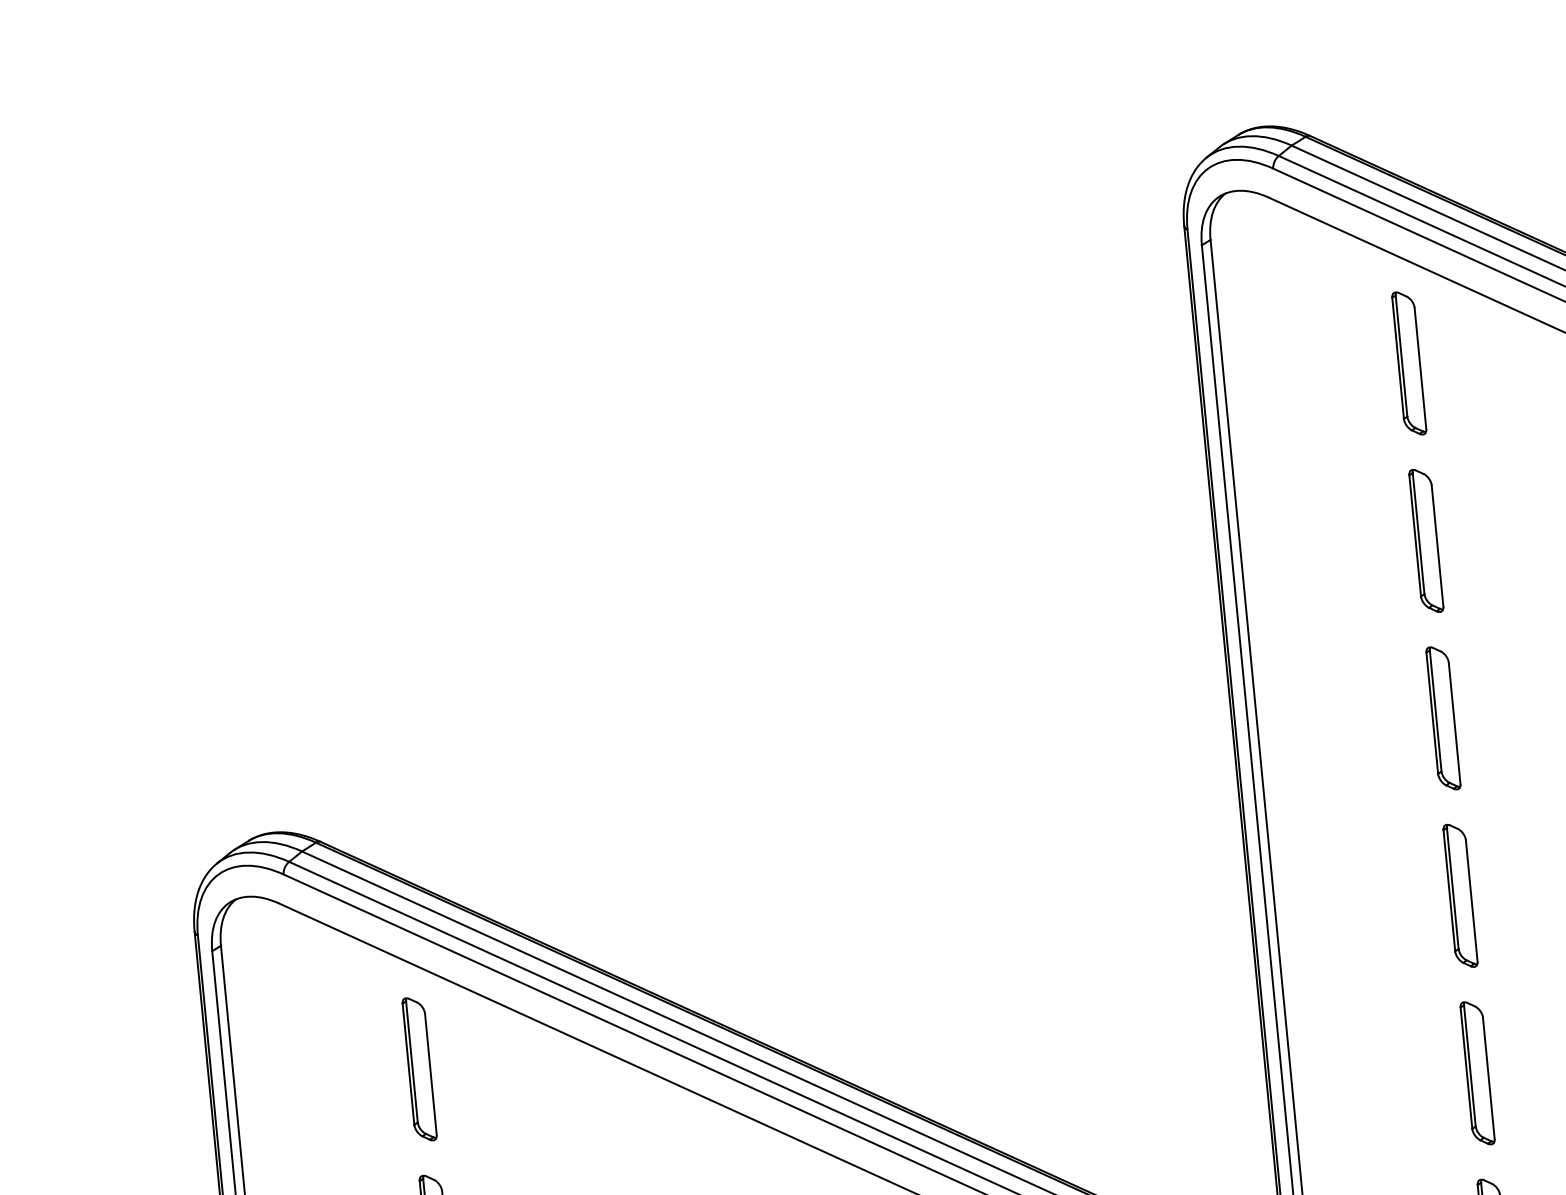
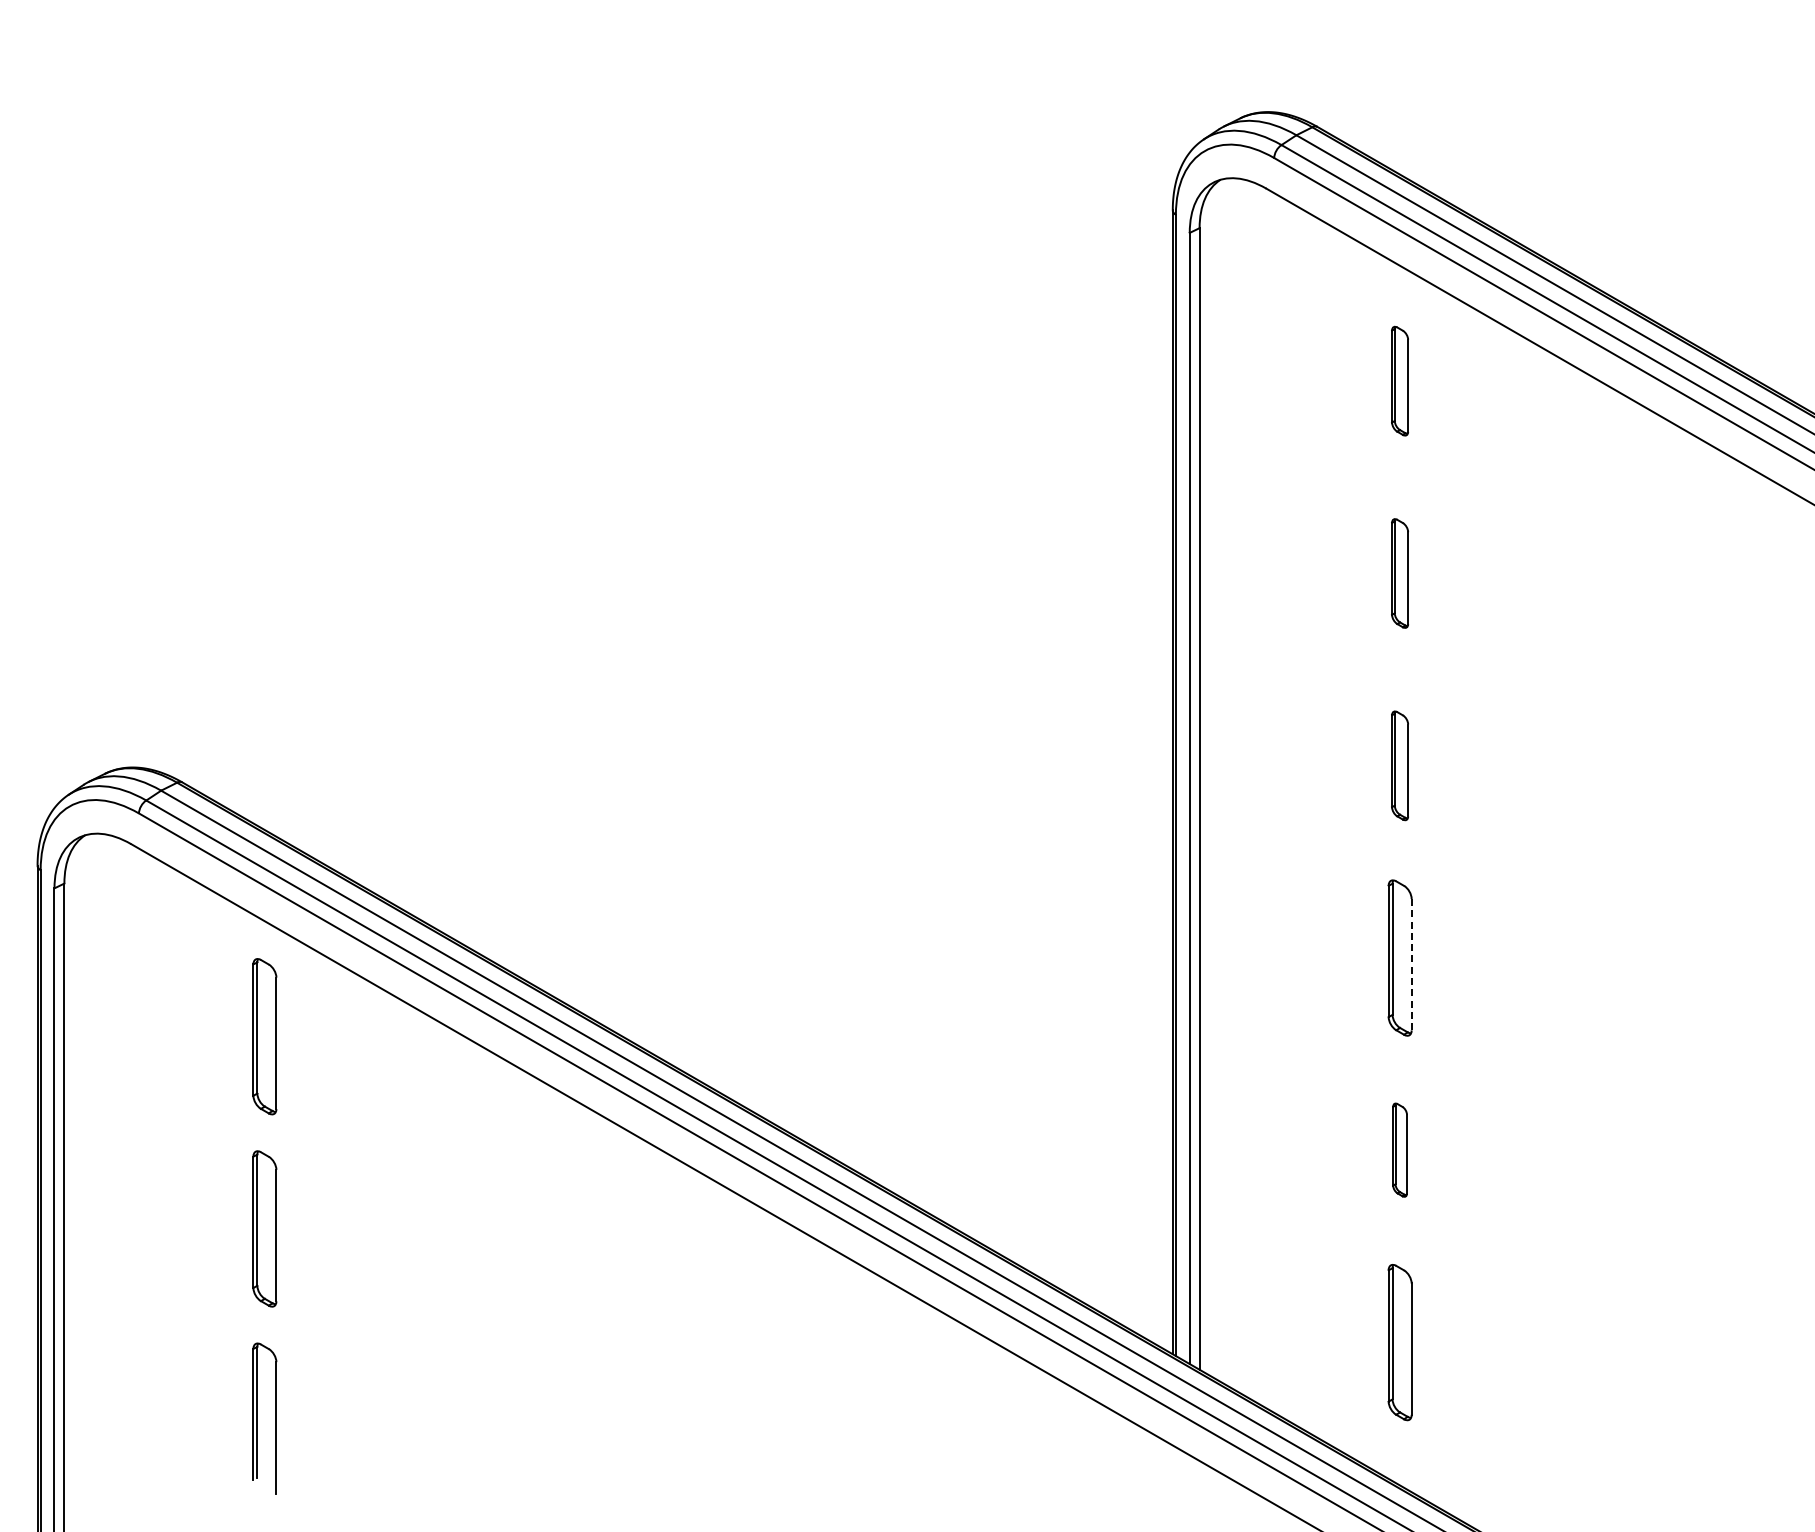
part: (1408, 362) -> (1399, 380), size x0.7
part: (1425, 540) -> (1399, 573), size x0.7
part: (1442, 718) -> (1399, 765), size x0.7
line: (1471, 900) -> (1411, 964), solid -> dashed
part: (1476, 1072) -> (1399, 1149), size x0.6

